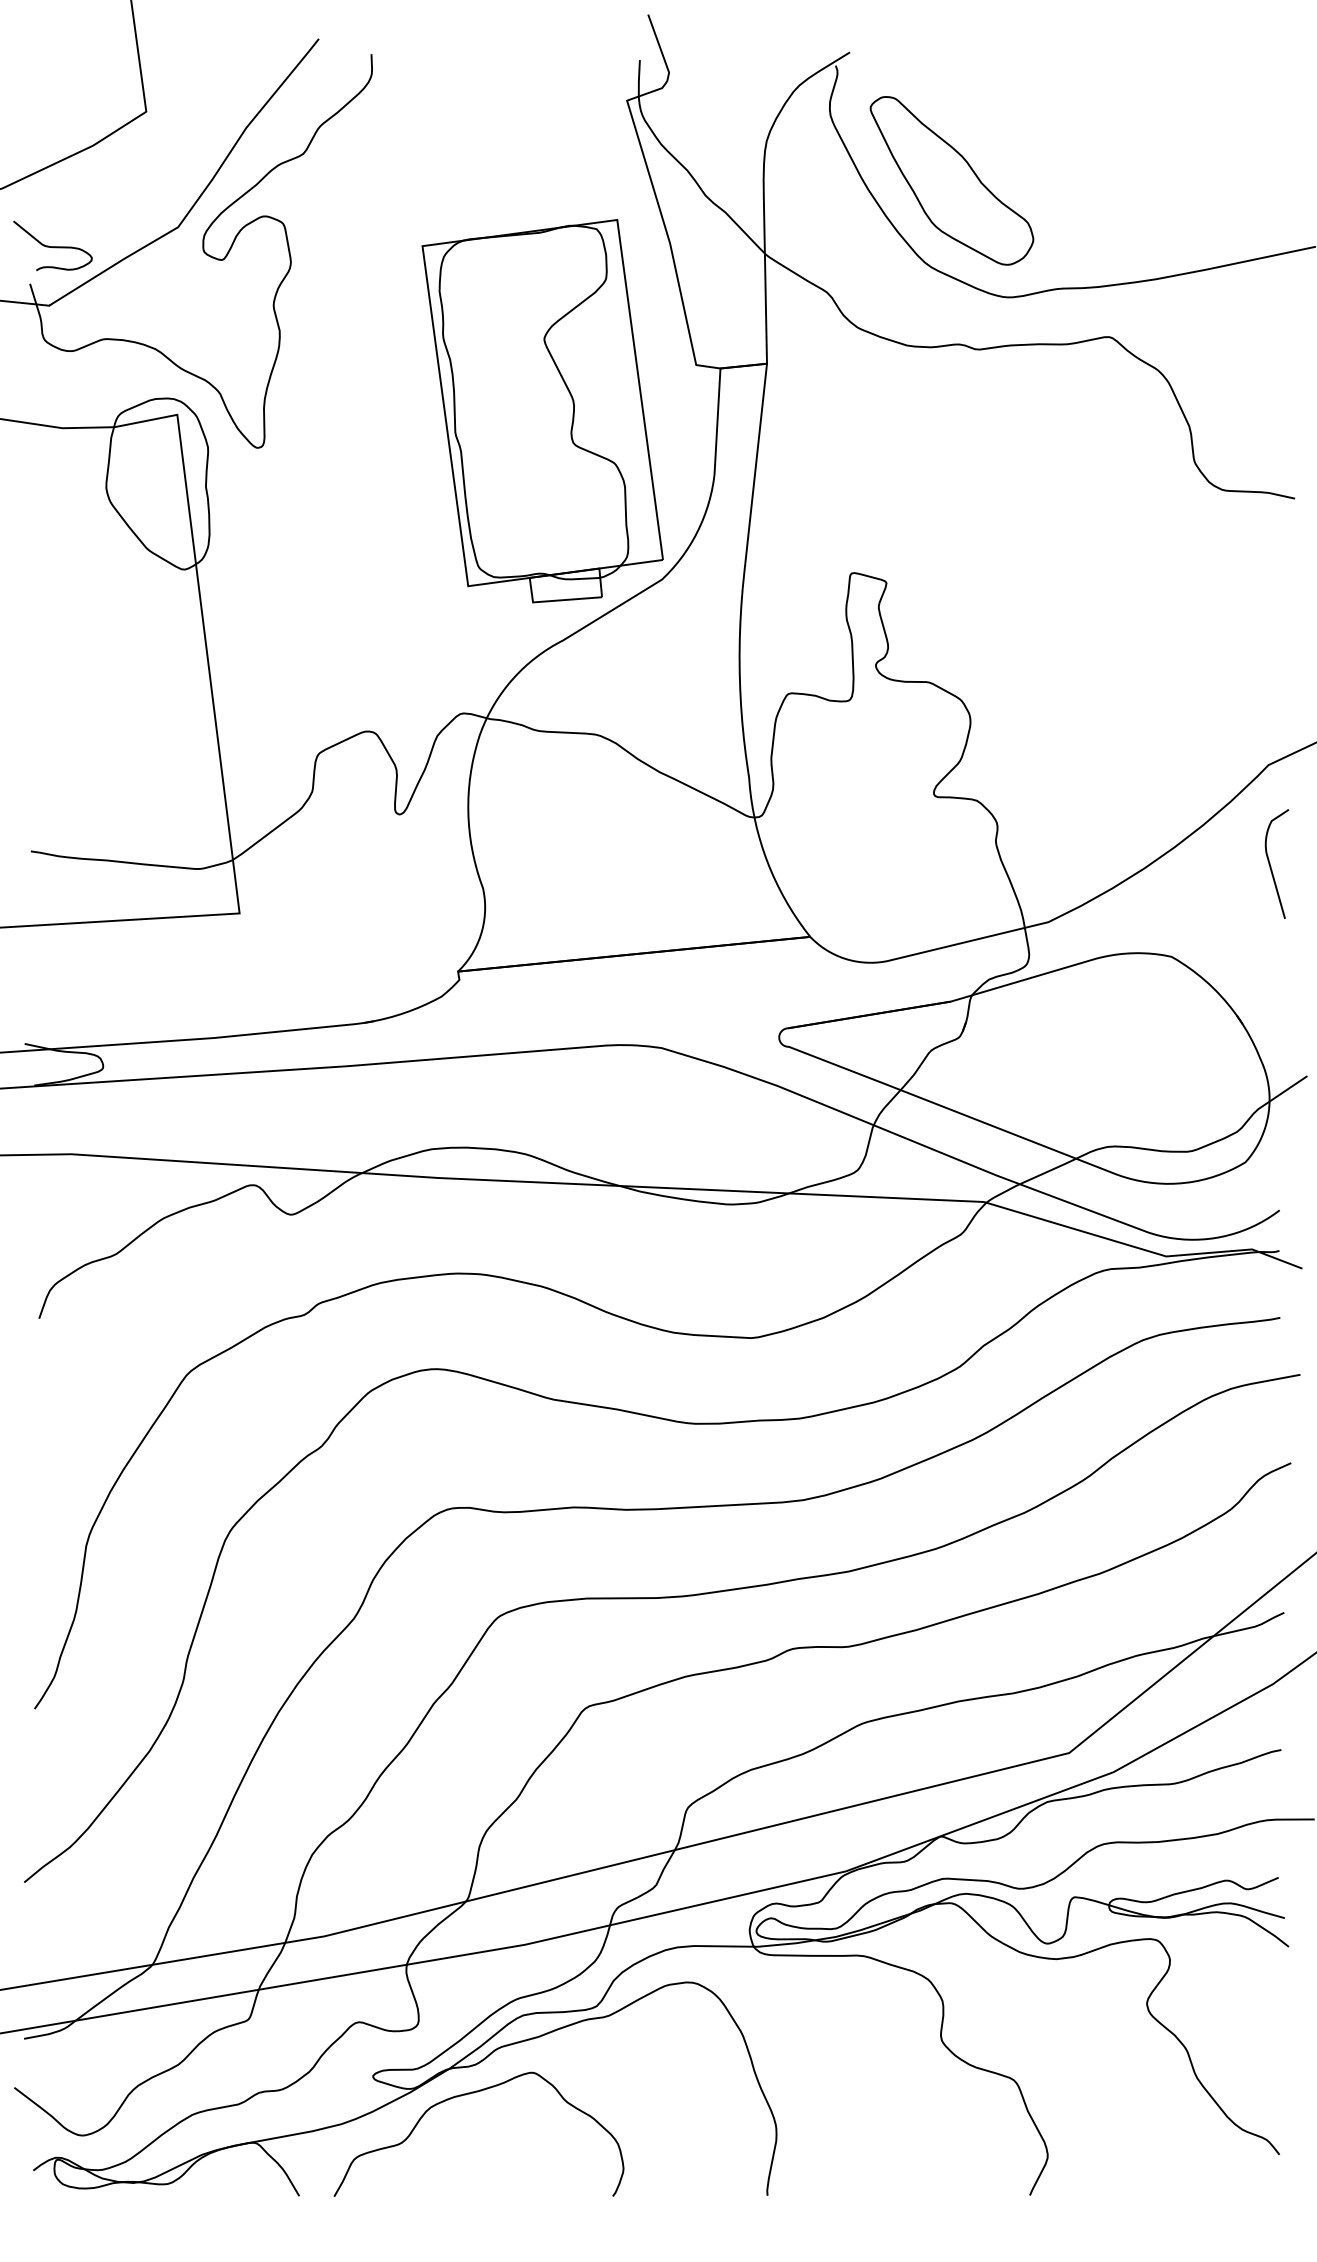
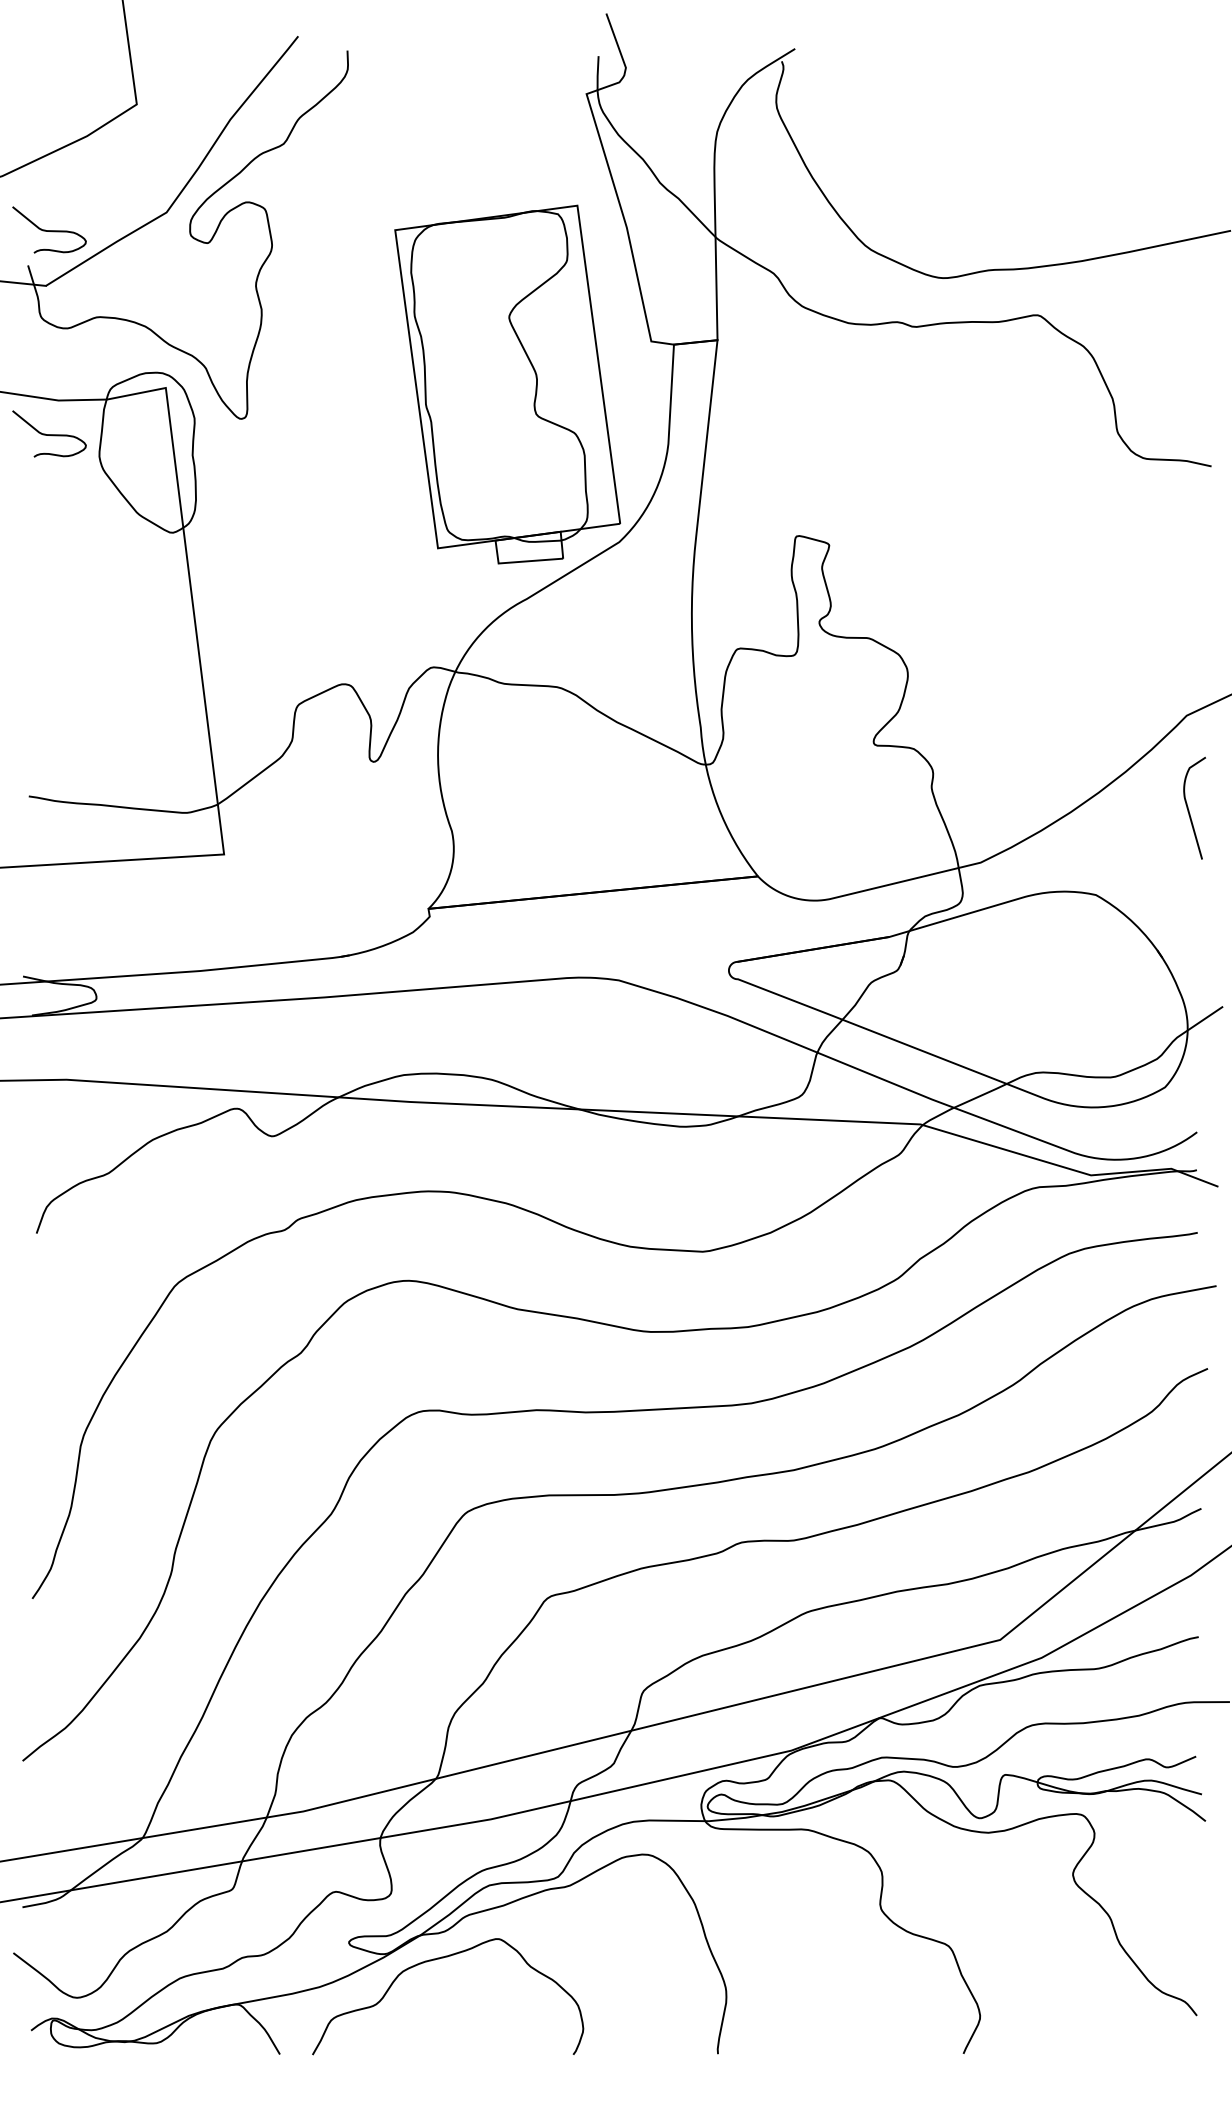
part: (951, 180) -> (890, 168), removed
curve: (52, 464) -> (49, 434), added

